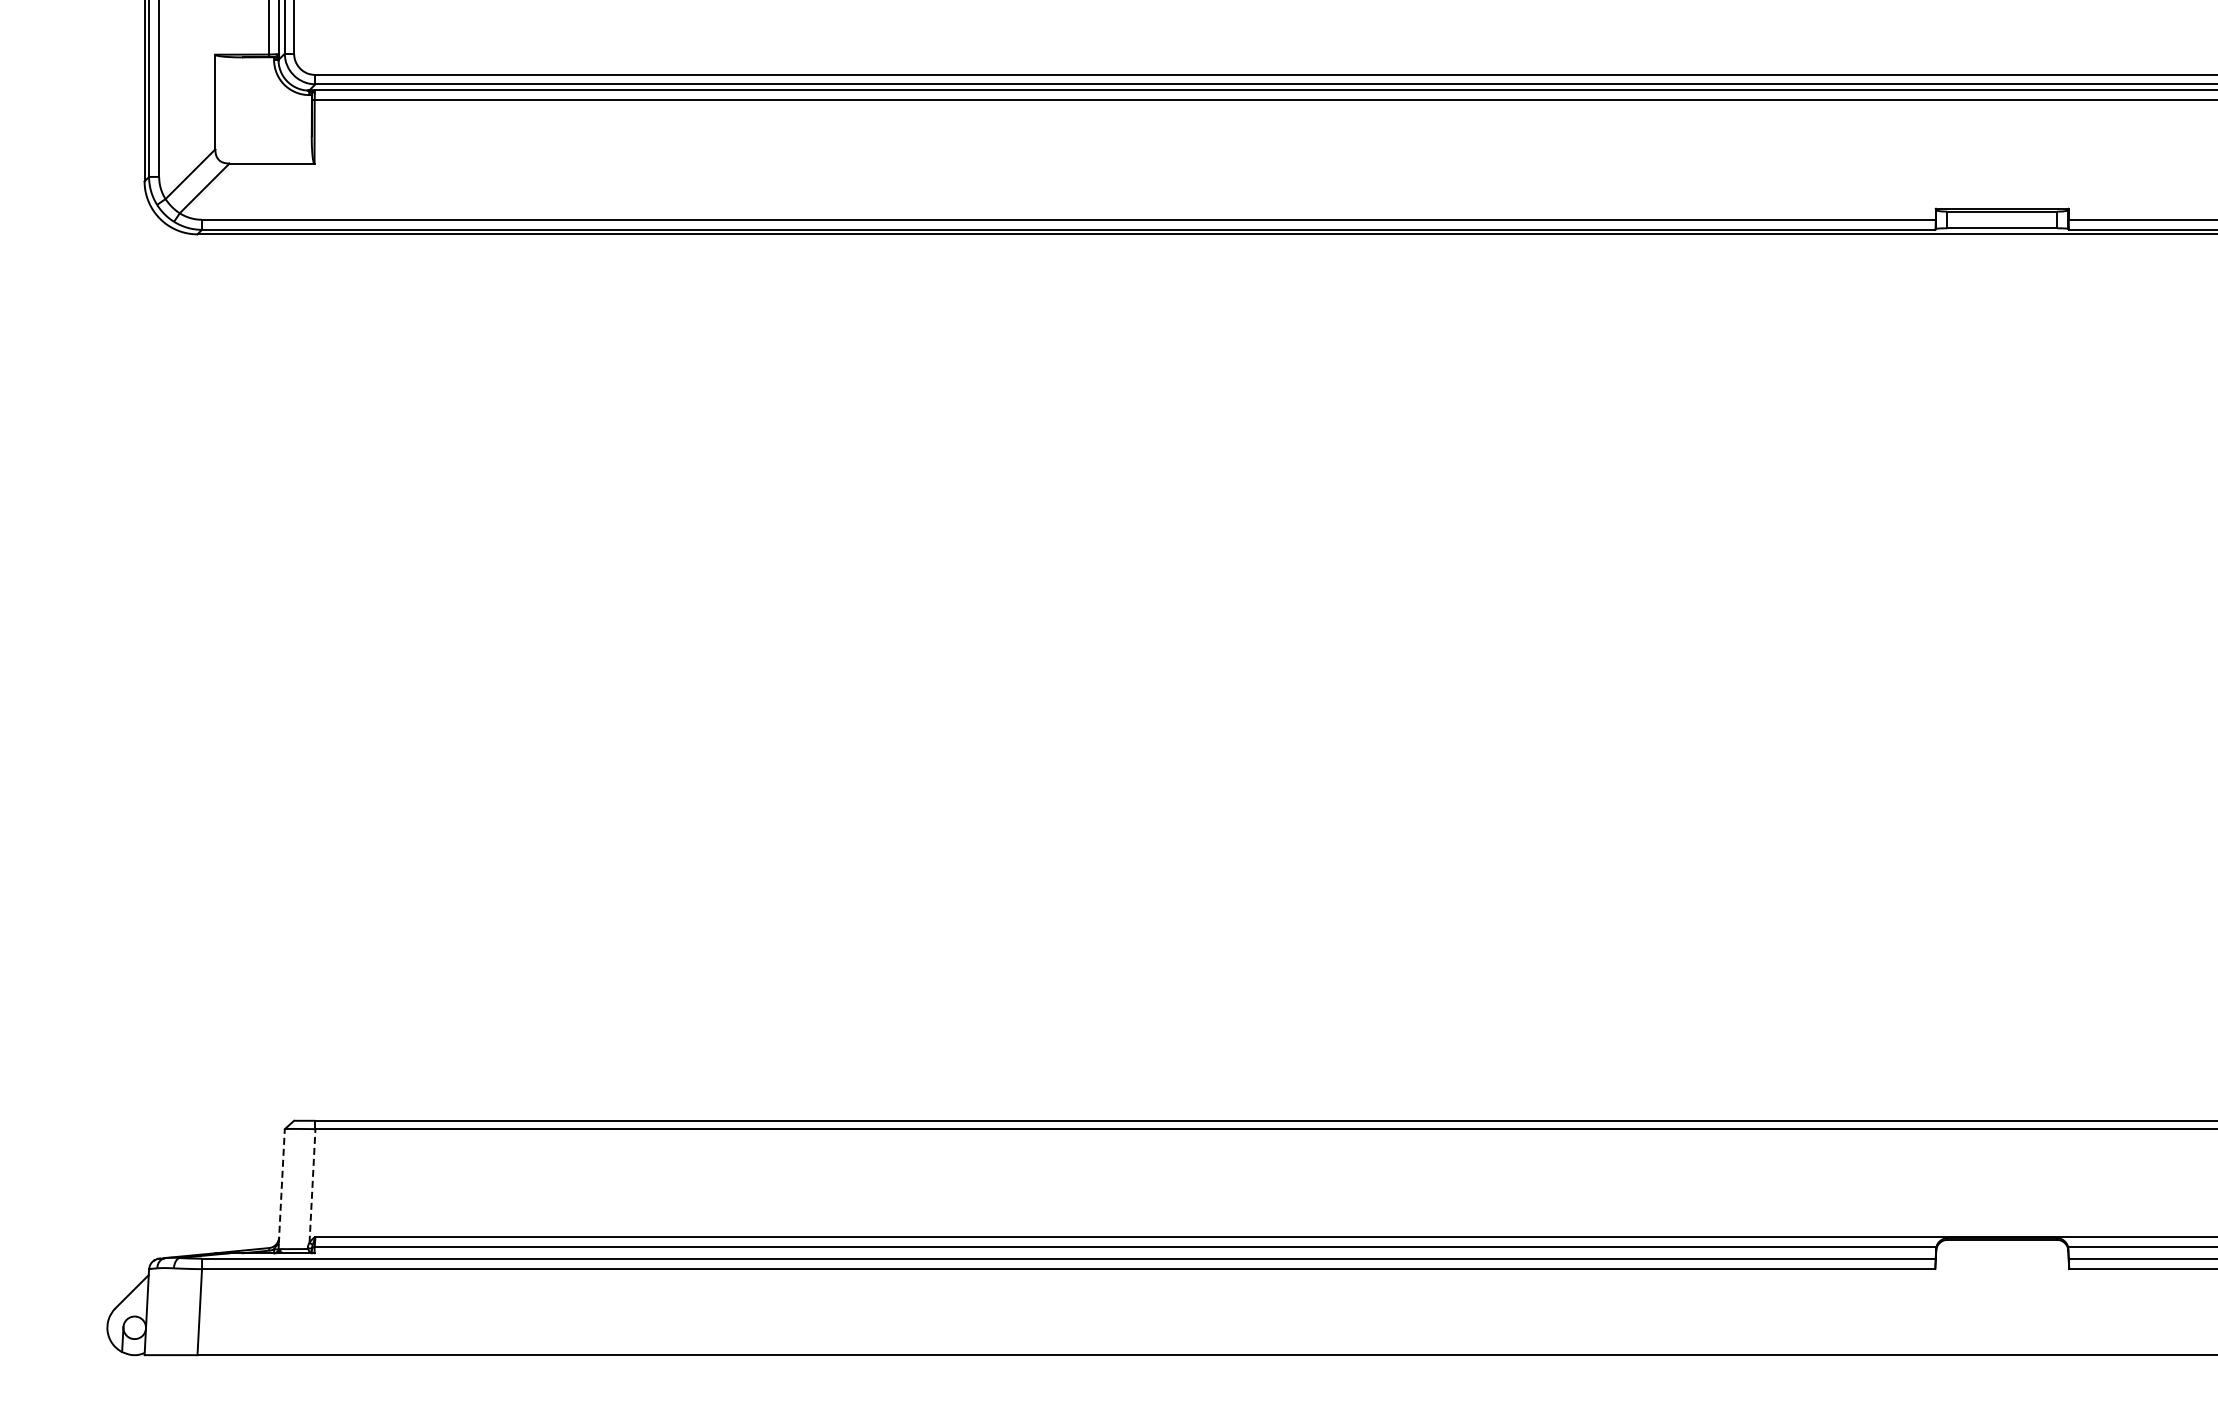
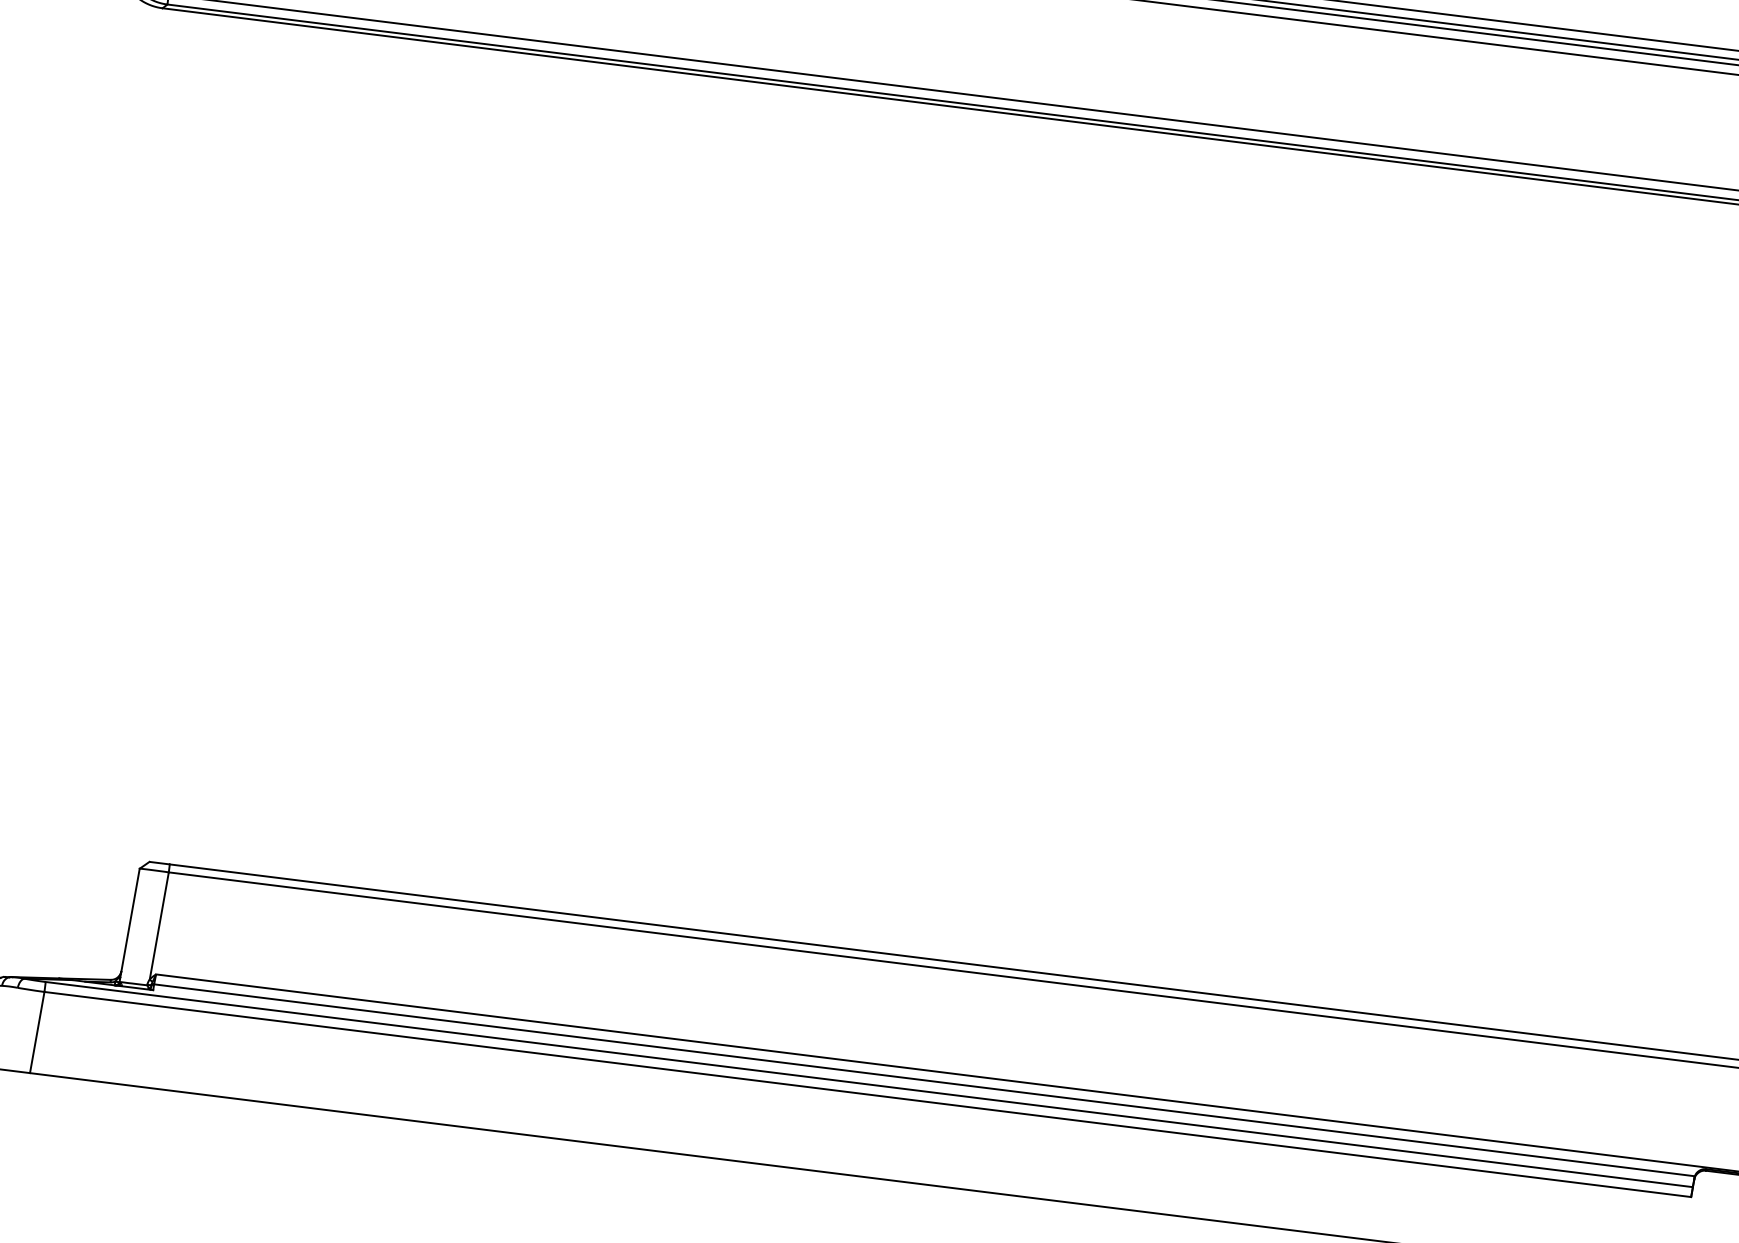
line: (281, 1185) -> (129, 921), dashed -> solid
line: (312, 1185) -> (159, 925), dashed -> solid

